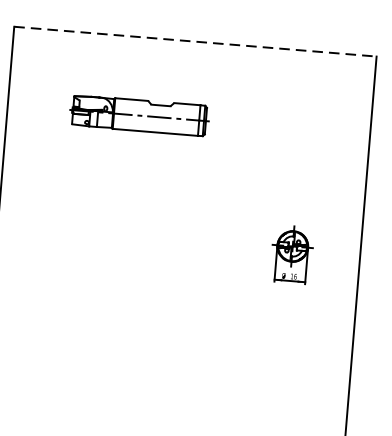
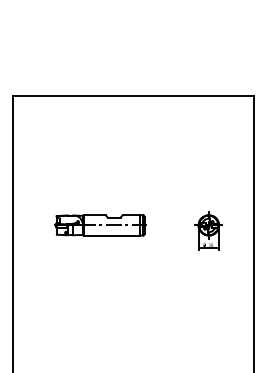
line: (195, 41) -> (133, 95), dashed -> solid
part: (139, 115) -> (100, 225), moved

